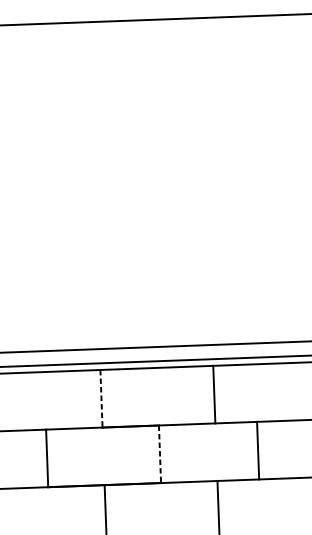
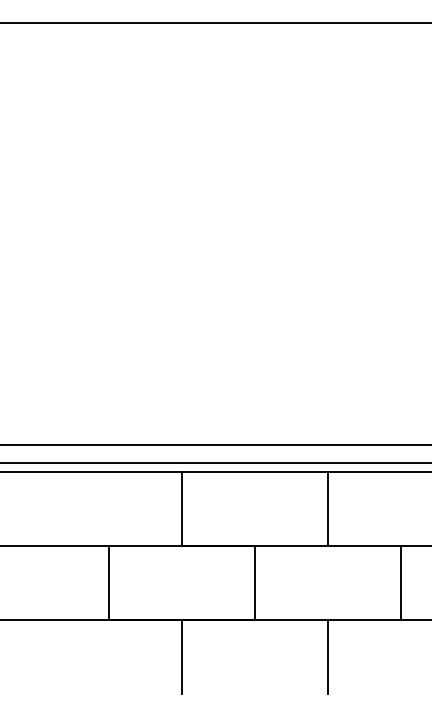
line: (101, 399) -> (182, 509), dashed -> solid
line: (258, 450) -> (400, 582), moved
line: (160, 454) -> (255, 583), dashed -> solid

